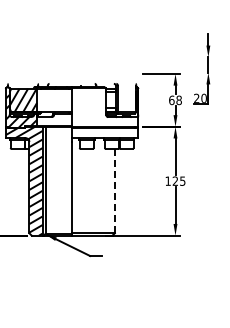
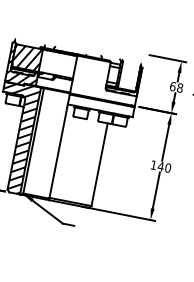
text: (178, 180) -> (164, 166), 125 -> 140
line: (114, 191) -> (99, 165), dashed -> solid

